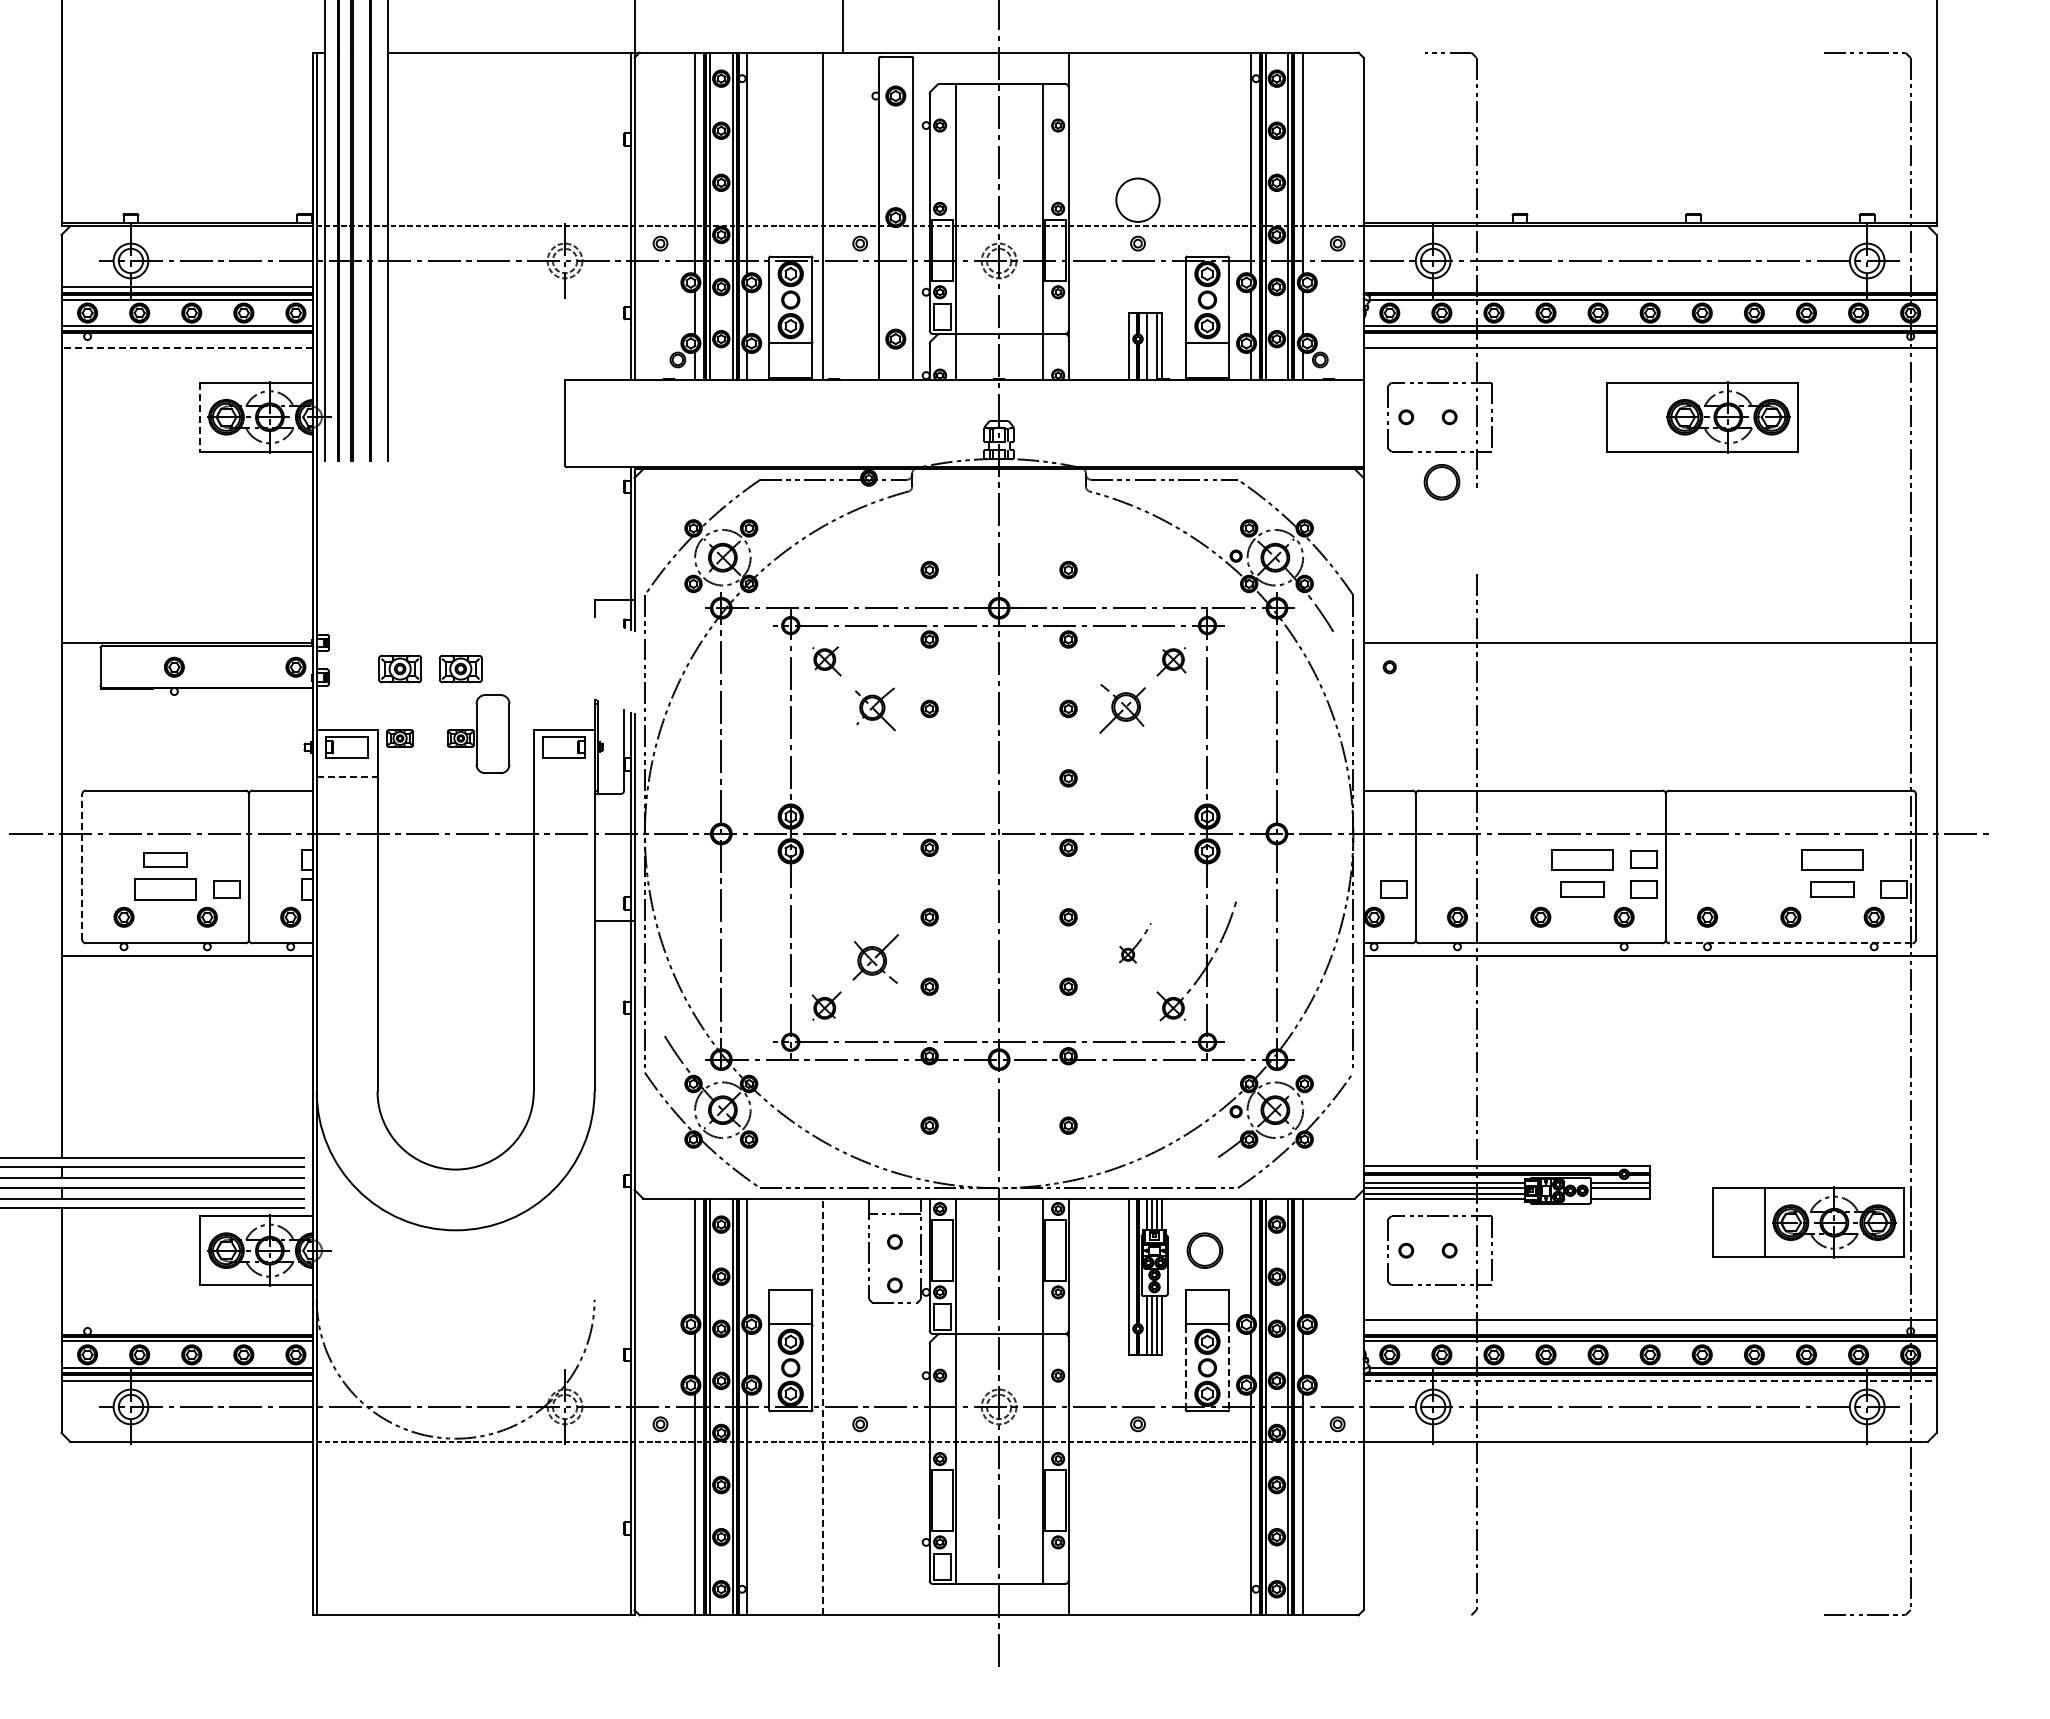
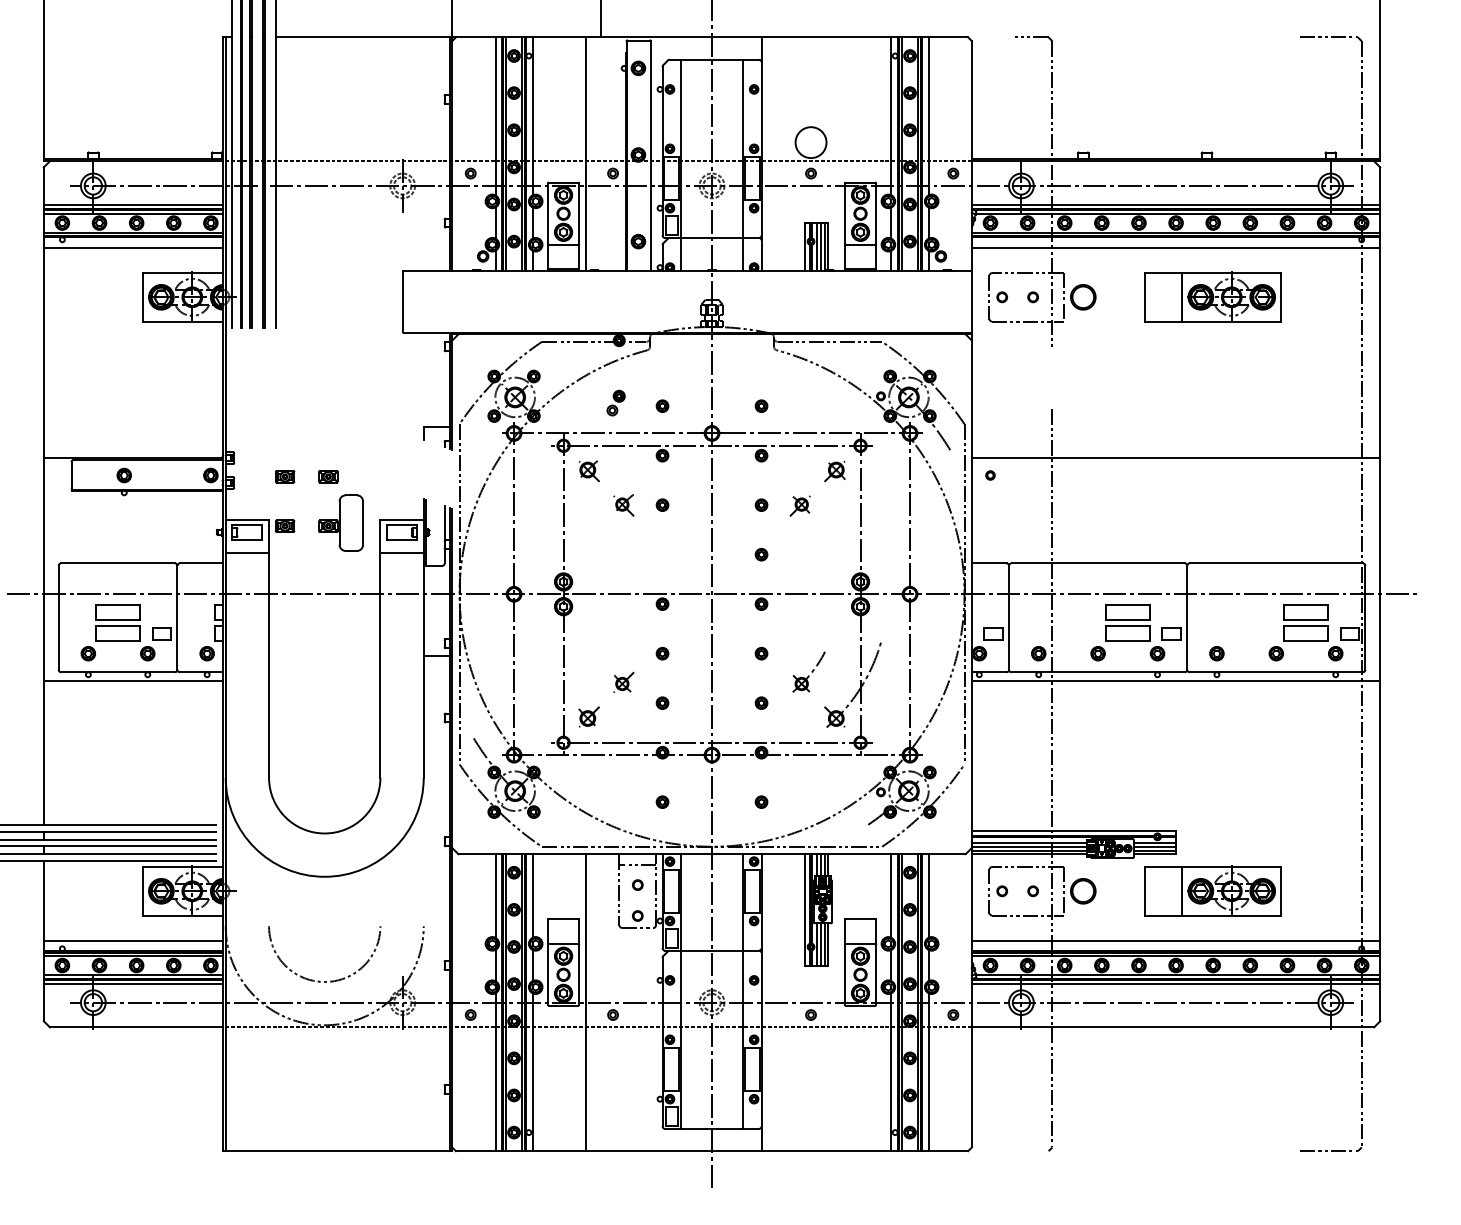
line: (1649, 287) -> (1175, 204), added
line: (1151, 346) -> (820, 246), added
line: (187, 347) -> (133, 247), dashed -> solid
line: (200, 417) -> (142, 297), dashed -> solid
line: (1658, 417) -> (1181, 297), added
part: (1441, 482) -> (1082, 297), moved
part: (864, 565) -> (616, 402), added
part: (399, 668) -> (284, 476), size x0.62
part: (460, 668) -> (328, 476), size x0.62
part: (875, 708) -> (623, 504), size x0.71
part: (1122, 709) -> (799, 505), size x0.62
line: (347, 776) -> (247, 553), dashed -> solid
line: (563, 776) -> (401, 553), added
part: (165, 859) -> (117, 612), size x1.43
part: (1643, 859) -> (1171, 612), removed
line: (82, 866) -> (58, 617), dashed -> solid
part: (1582, 889) -> (1127, 633), size x1.43
part: (1832, 889) -> (1306, 633), size x1.43
part: (1135, 942) -> (809, 671), size x1.43
line: (1790, 943) -> (1276, 672), dashed -> solid
part: (874, 957) -> (623, 682), size x0.62
line: (1620, 1193) -> (1154, 850), added
part: (1808, 1222) -> (1213, 891), moved
part: (1204, 1250) -> (1082, 891), moved
line: (187, 1320) -> (133, 941), added
line: (1185, 1367) -> (844, 974), dashed -> solid
line: (1229, 1367) -> (876, 974), dashed -> solid
arc: (449, 1376) -> (320, 980), added
line: (1650, 1380) -> (1176, 983), dashed -> solid
line: (822, 1406) -> (586, 1002), dashed -> solid

